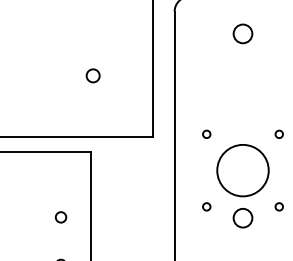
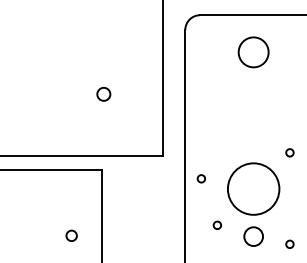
circle: (242, 34) -> (253, 52), size x1.6
circle: (205, 134) -> (200, 178), moved
circle: (278, 206) -> (289, 243), moved

